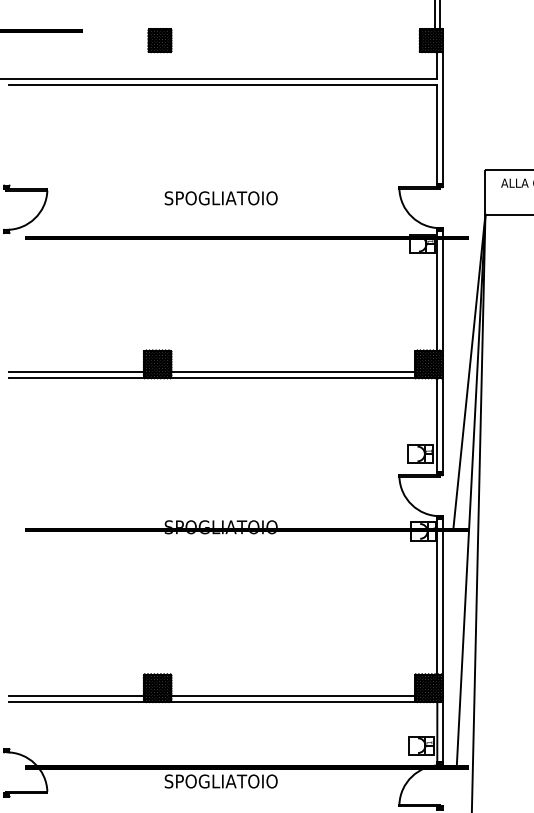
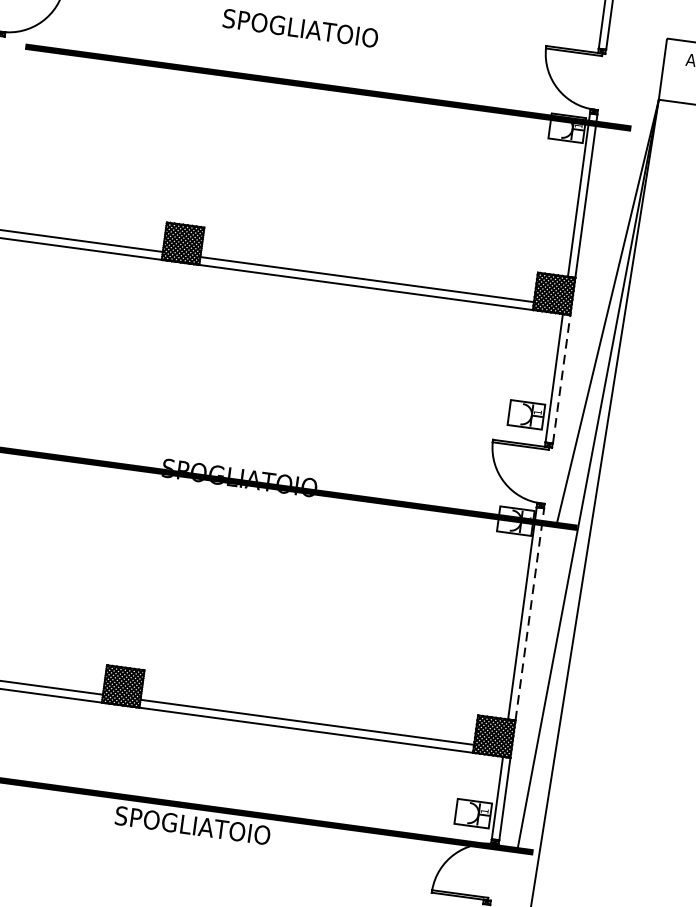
line: (442, 425) -> (561, 379), solid -> dashed
line: (442, 596) -> (529, 613), solid -> dashed

